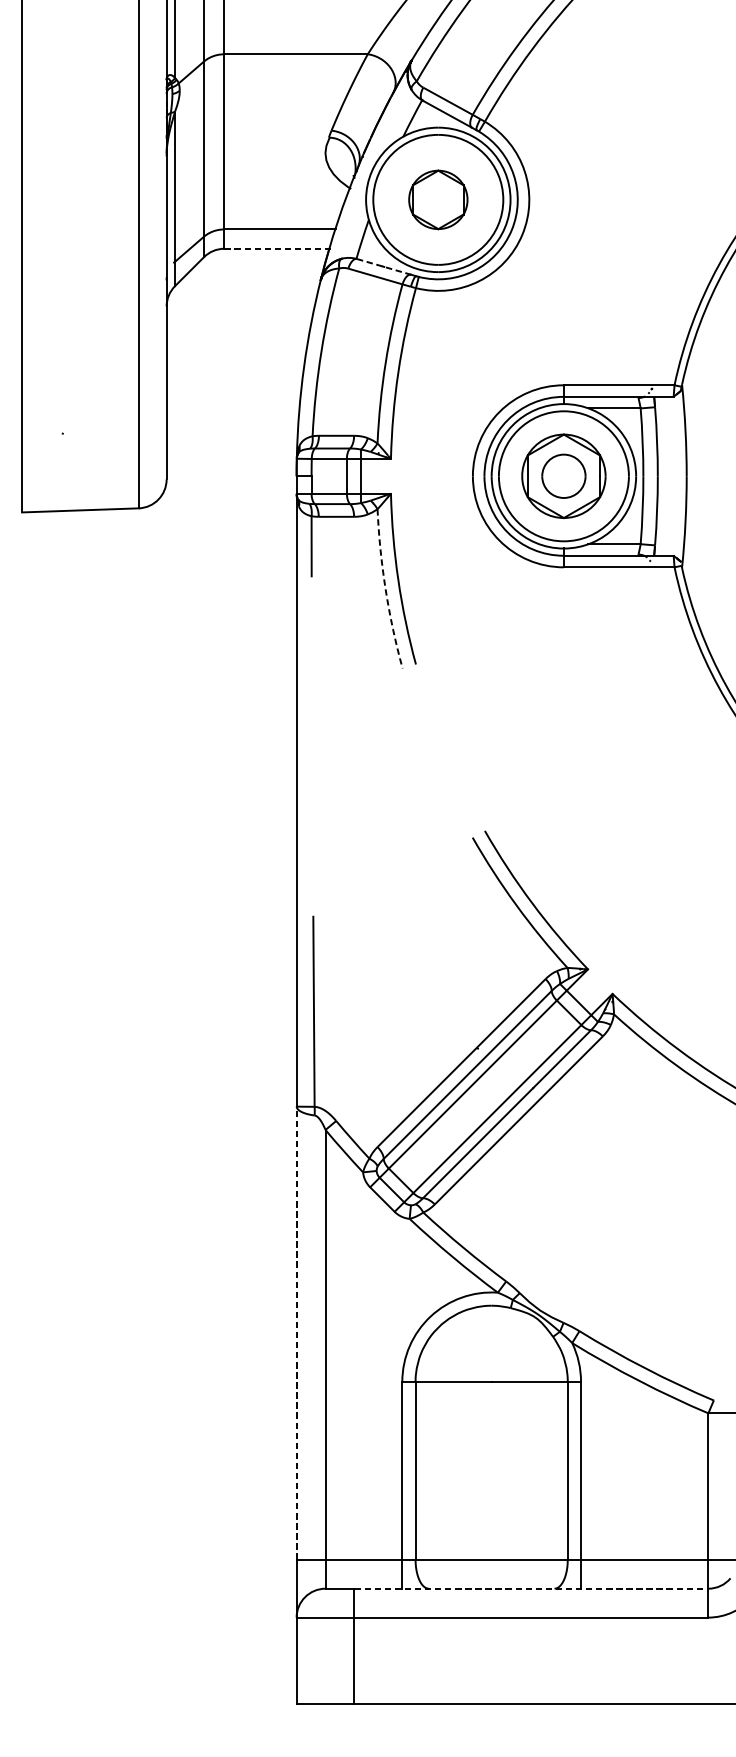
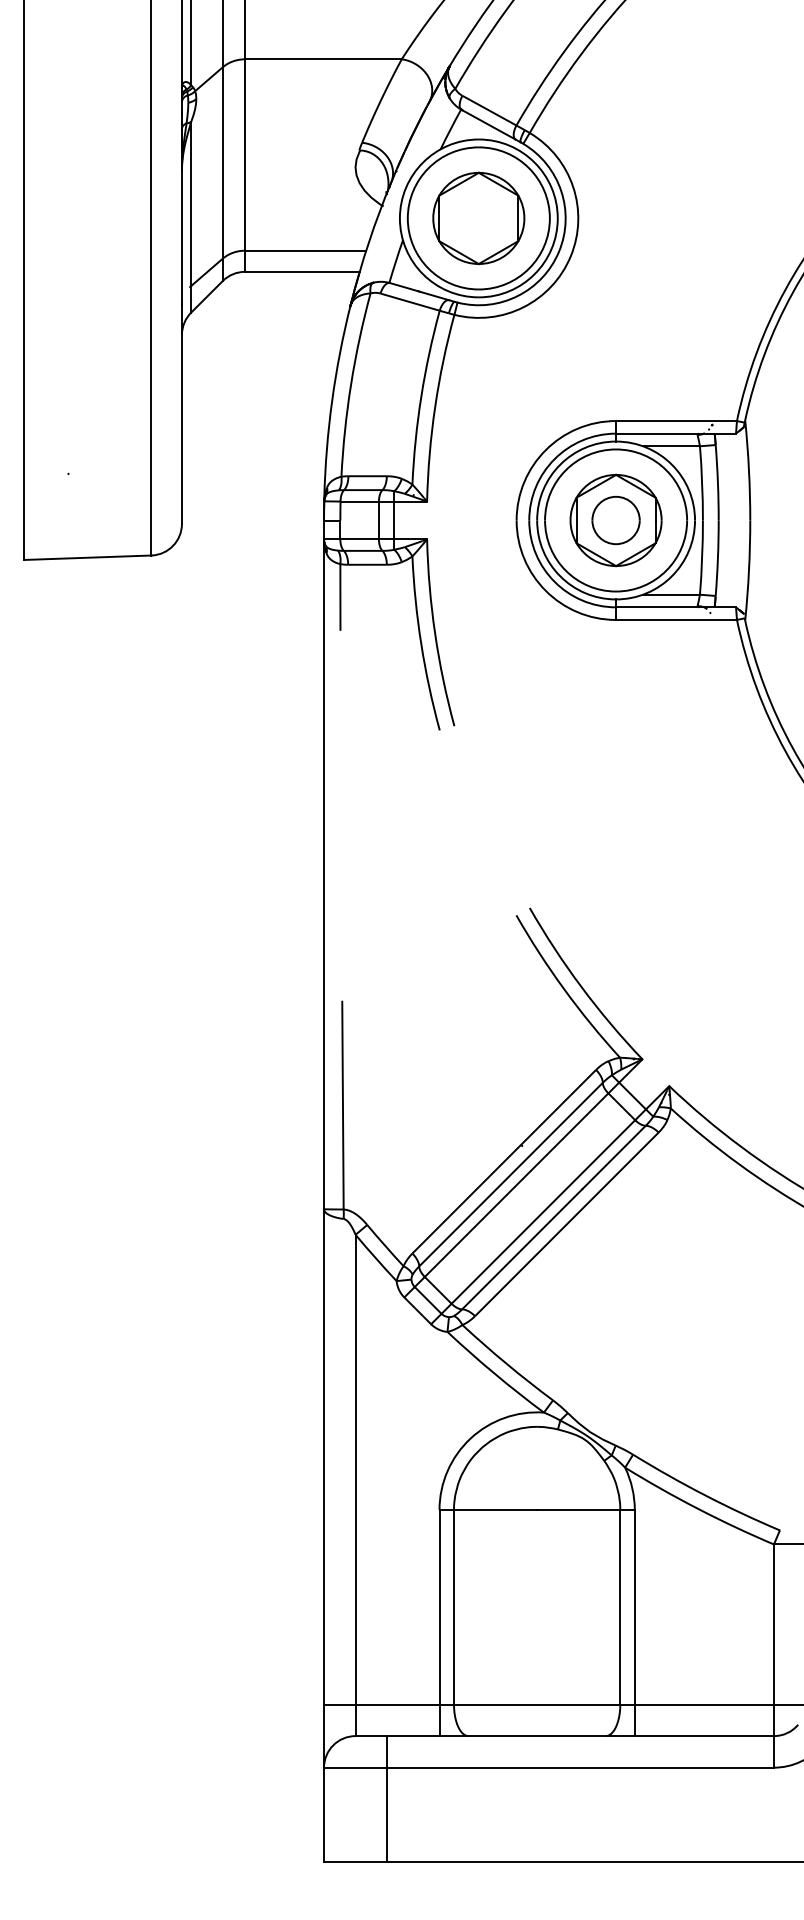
part: (438, 199) -> (478, 218), size x1.43
line: (276, 248) -> (302, 271), dashed -> solid
line: (384, 266) -> (419, 291), dashed -> solid
arc: (385, 589) -> (421, 644), dashed -> solid
line: (297, 1332) -> (324, 1456), dashed -> solid
line: (532, 1589) -> (581, 1736), dashed -> solid

